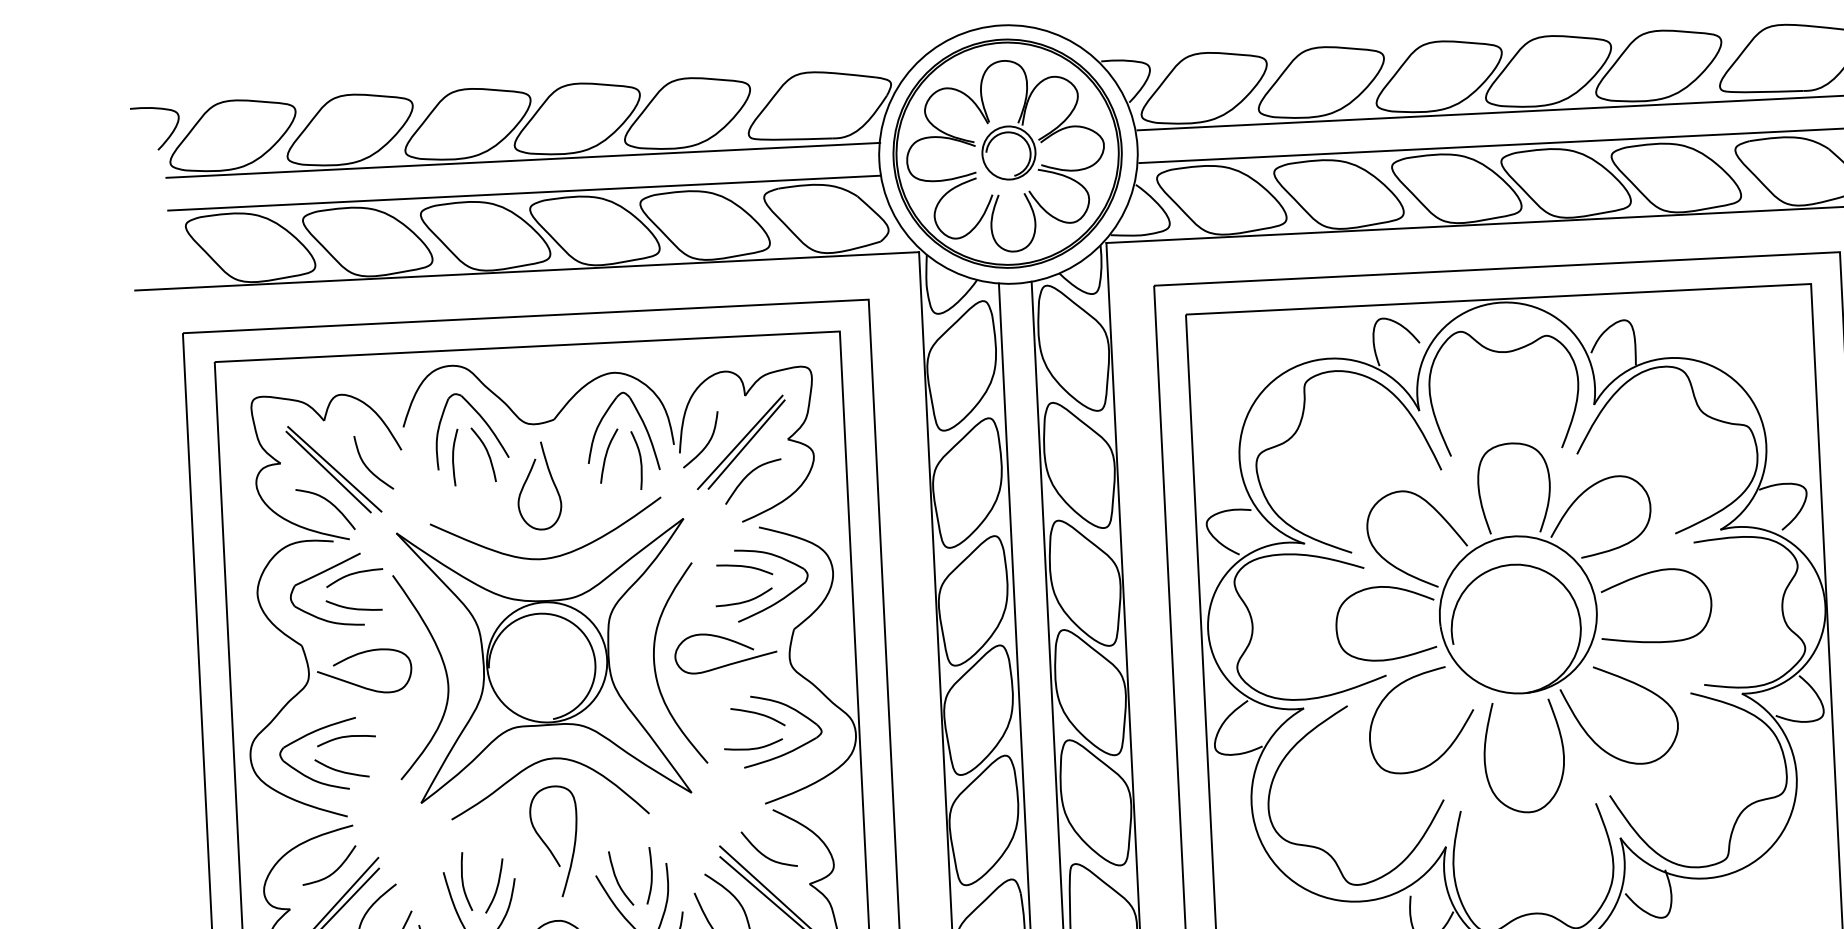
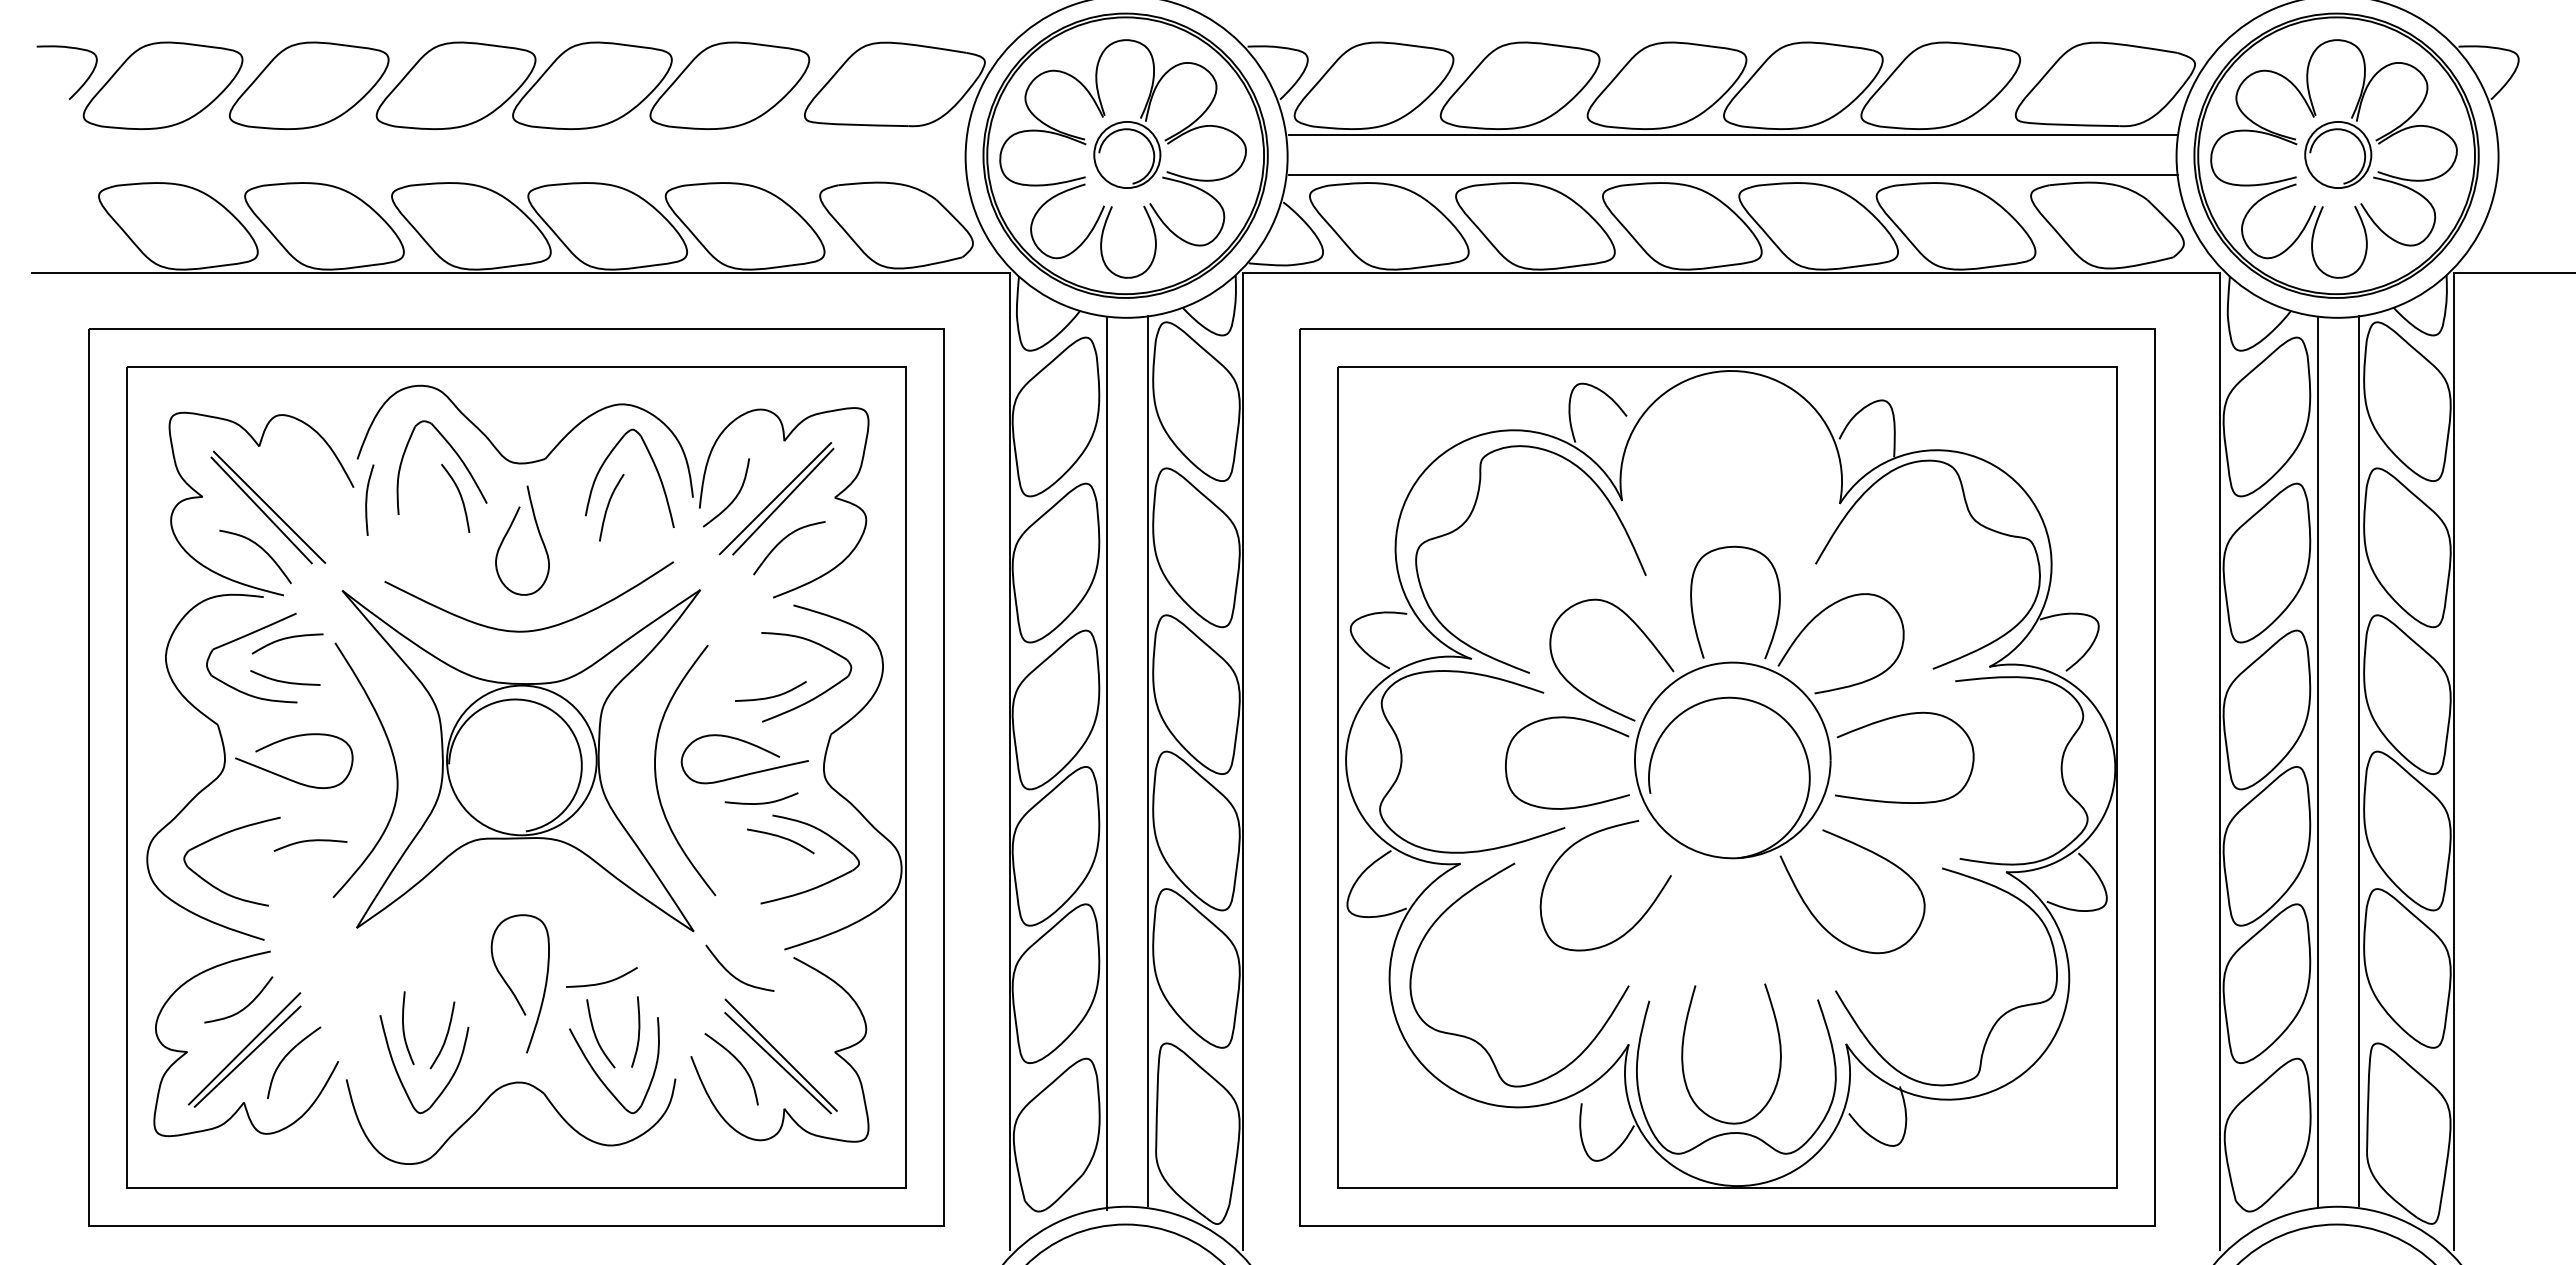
line: (523, 160) -> (522, 134), removed
line: (524, 193) -> (522, 175), removed
curve: (1502, 352) -> (1728, 433), removed
curve: (453, 457) -> (367, 499), moved
curve: (639, 458) -> (649, 512), removed
curve: (368, 467) -> (311, 507), removed
curve: (744, 567) -> (773, 654), removed
curve: (346, 737) -> (310, 841), moved
curve: (753, 747) -> (761, 802), moved
curve: (1485, 758) -> (1683, 1053), moved
curve: (538, 763) -> (504, 885), removed
curve: (340, 770) -> (258, 882), removed
curve: (619, 837) -> (601, 982), added
curve: (765, 855) -> (734, 975), moved

